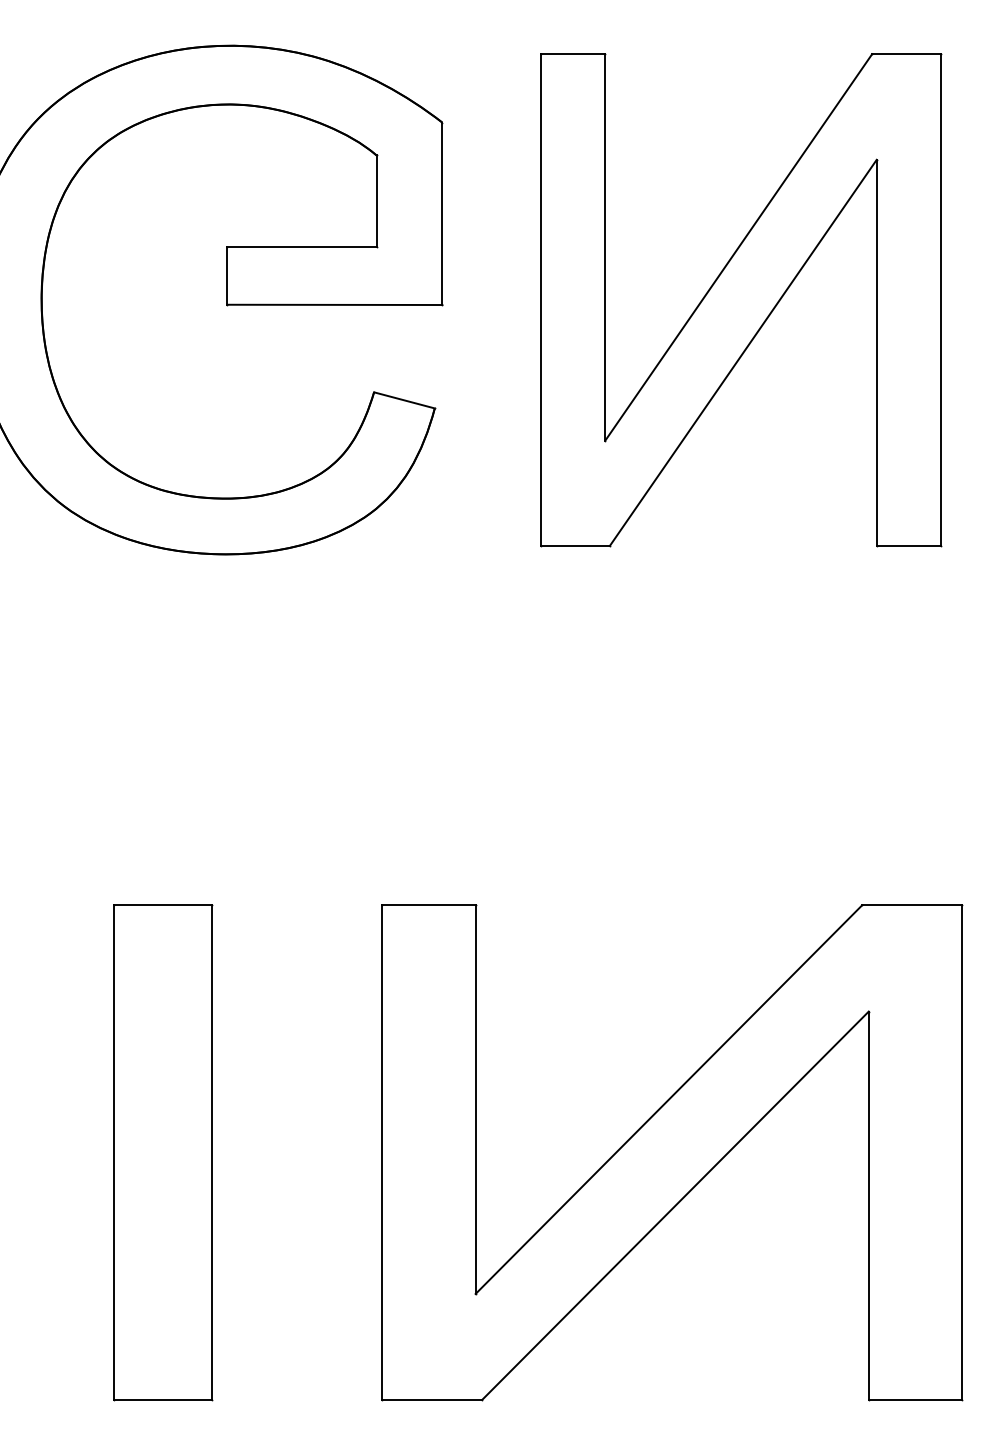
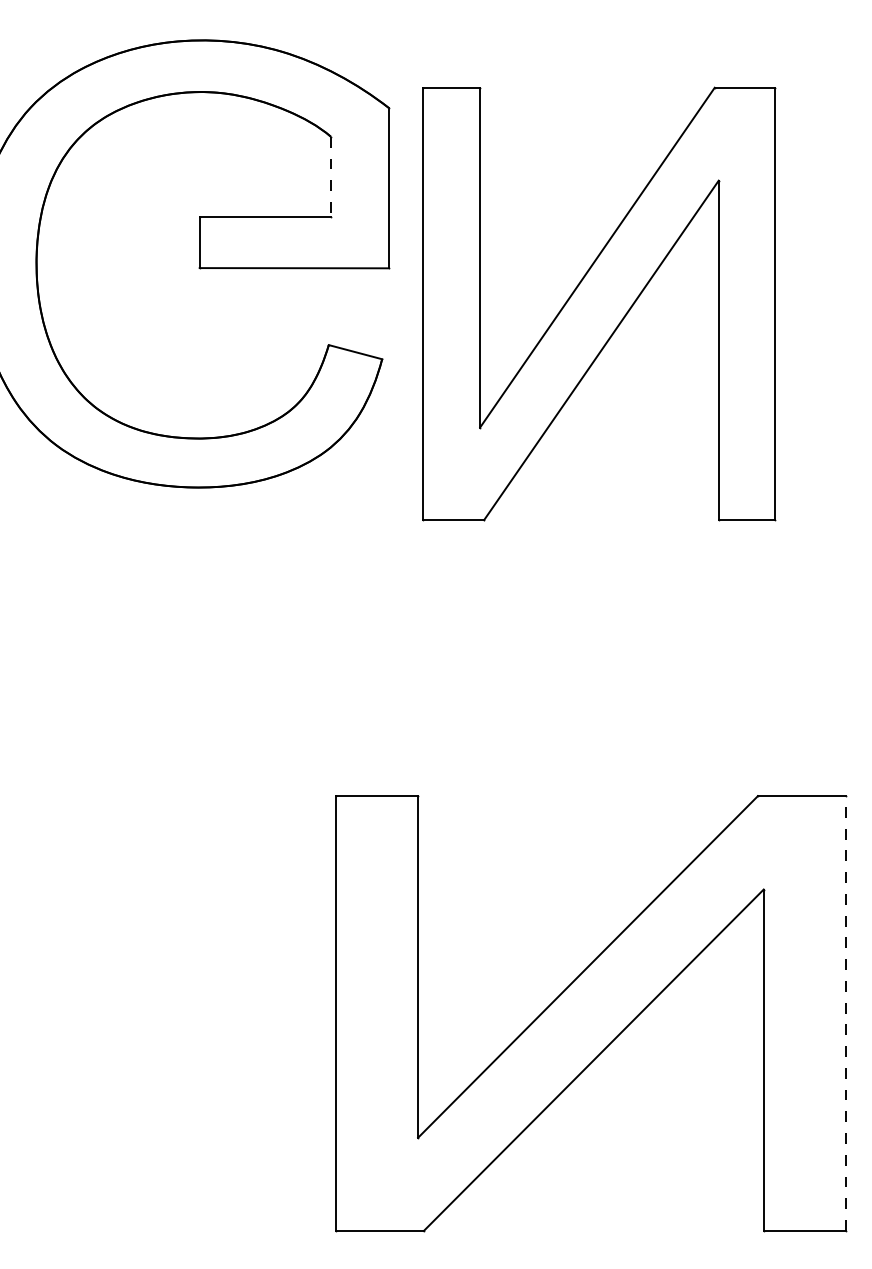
line: (377, 201) -> (331, 177), solid -> dashed
part: (741, 299) -> (599, 303), moved
part: (163, 1152) -> (143, 1013), removed
line: (961, 1152) -> (845, 1013), solid -> dashed

